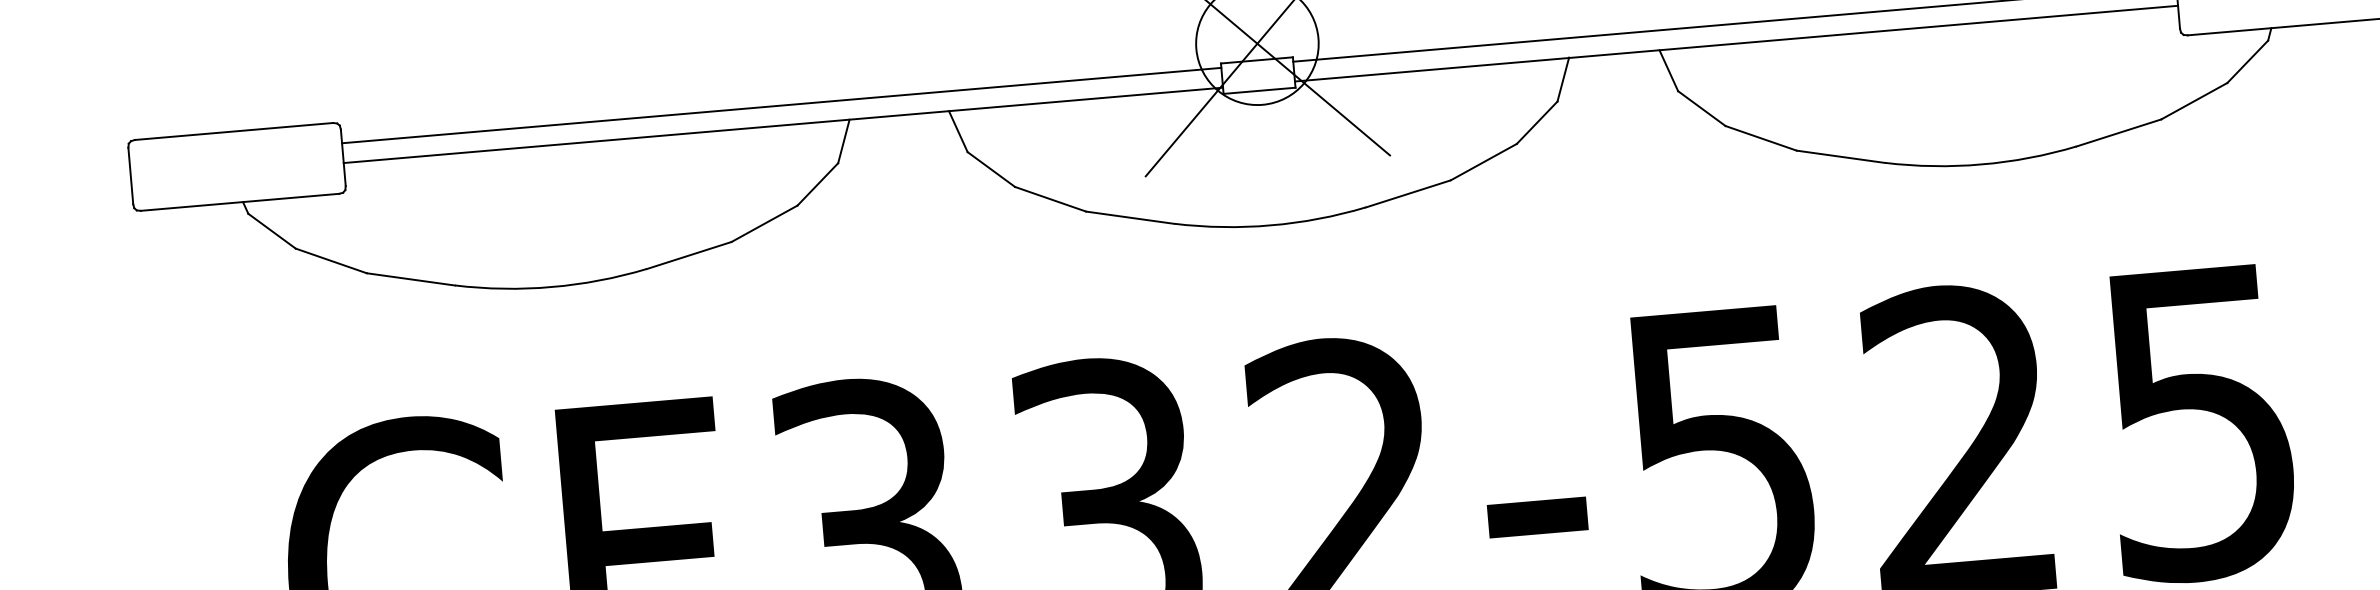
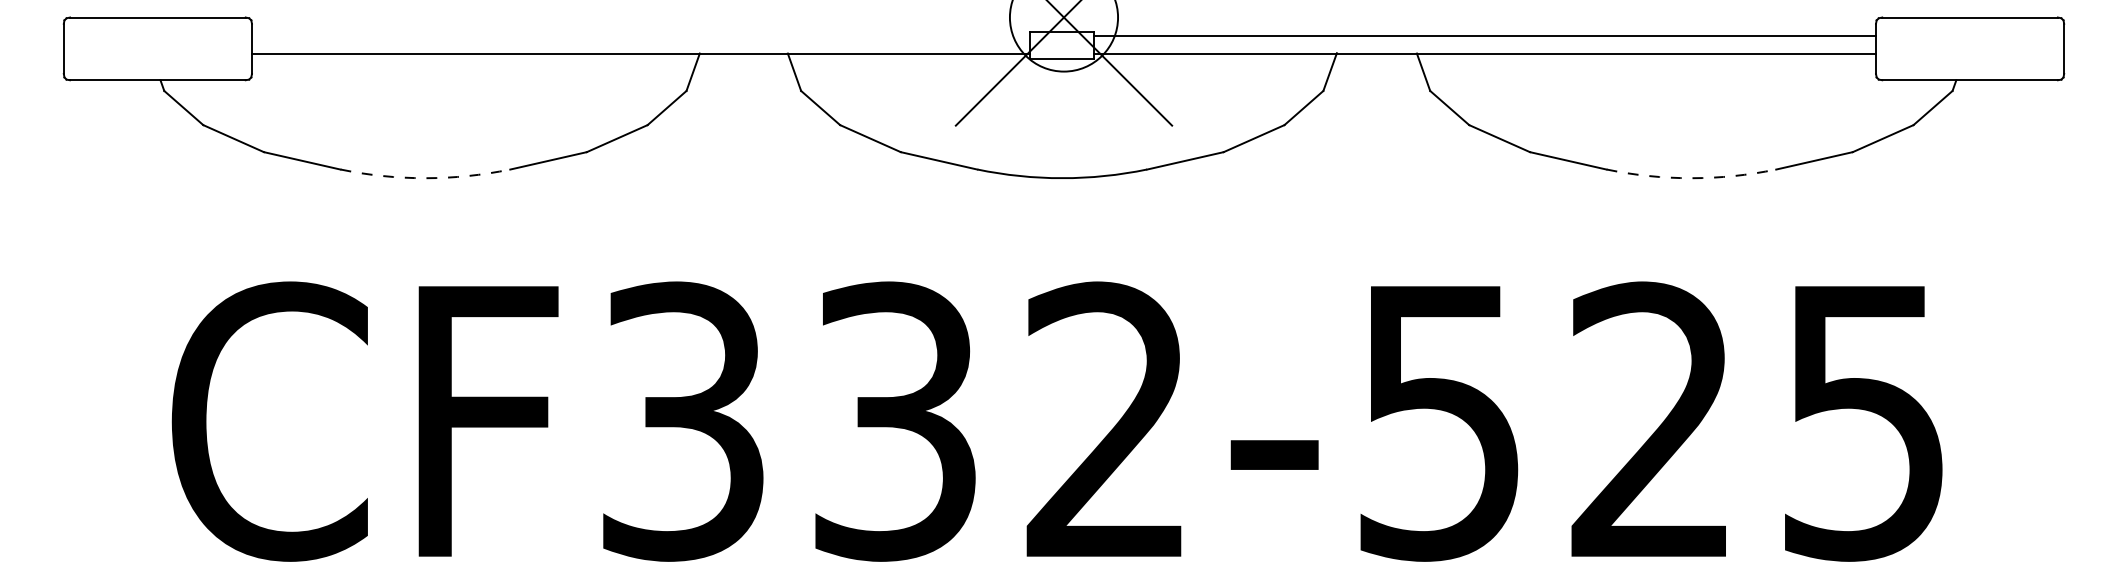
line: (780, 106) -> (640, 36), removed
arc: (1981, 164) -> (1691, 178), solid -> dashed
arc: (551, 287) -> (425, 178), solid -> dashed

